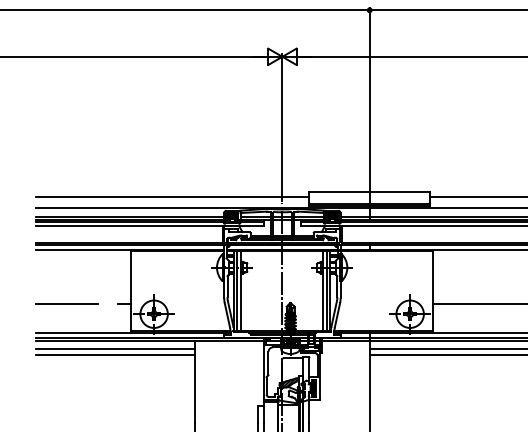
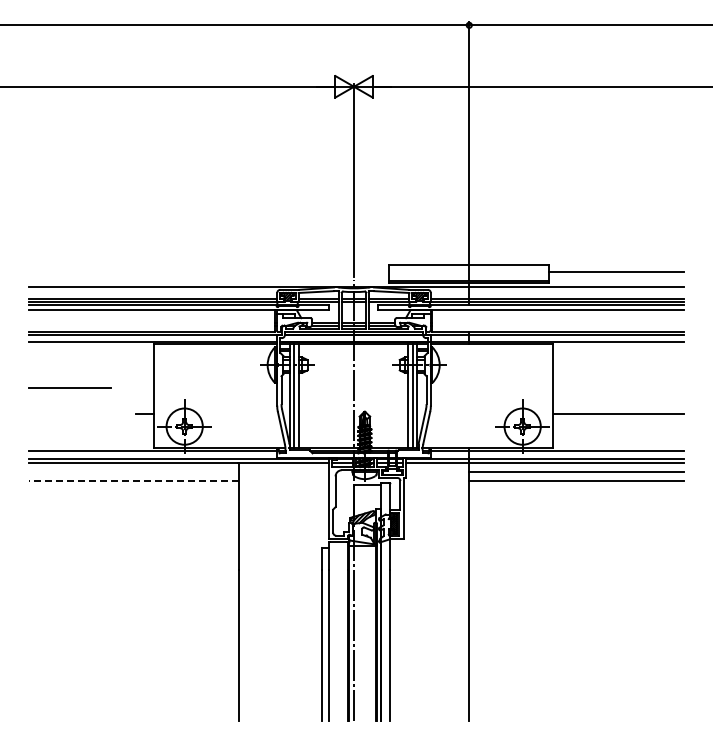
line: (172, 197) -> (209, 272), removed
line: (66, 304) -> (69, 387), moved
line: (115, 349) -> (133, 472), removed
line: (115, 355) -> (133, 480), solid -> dashed

